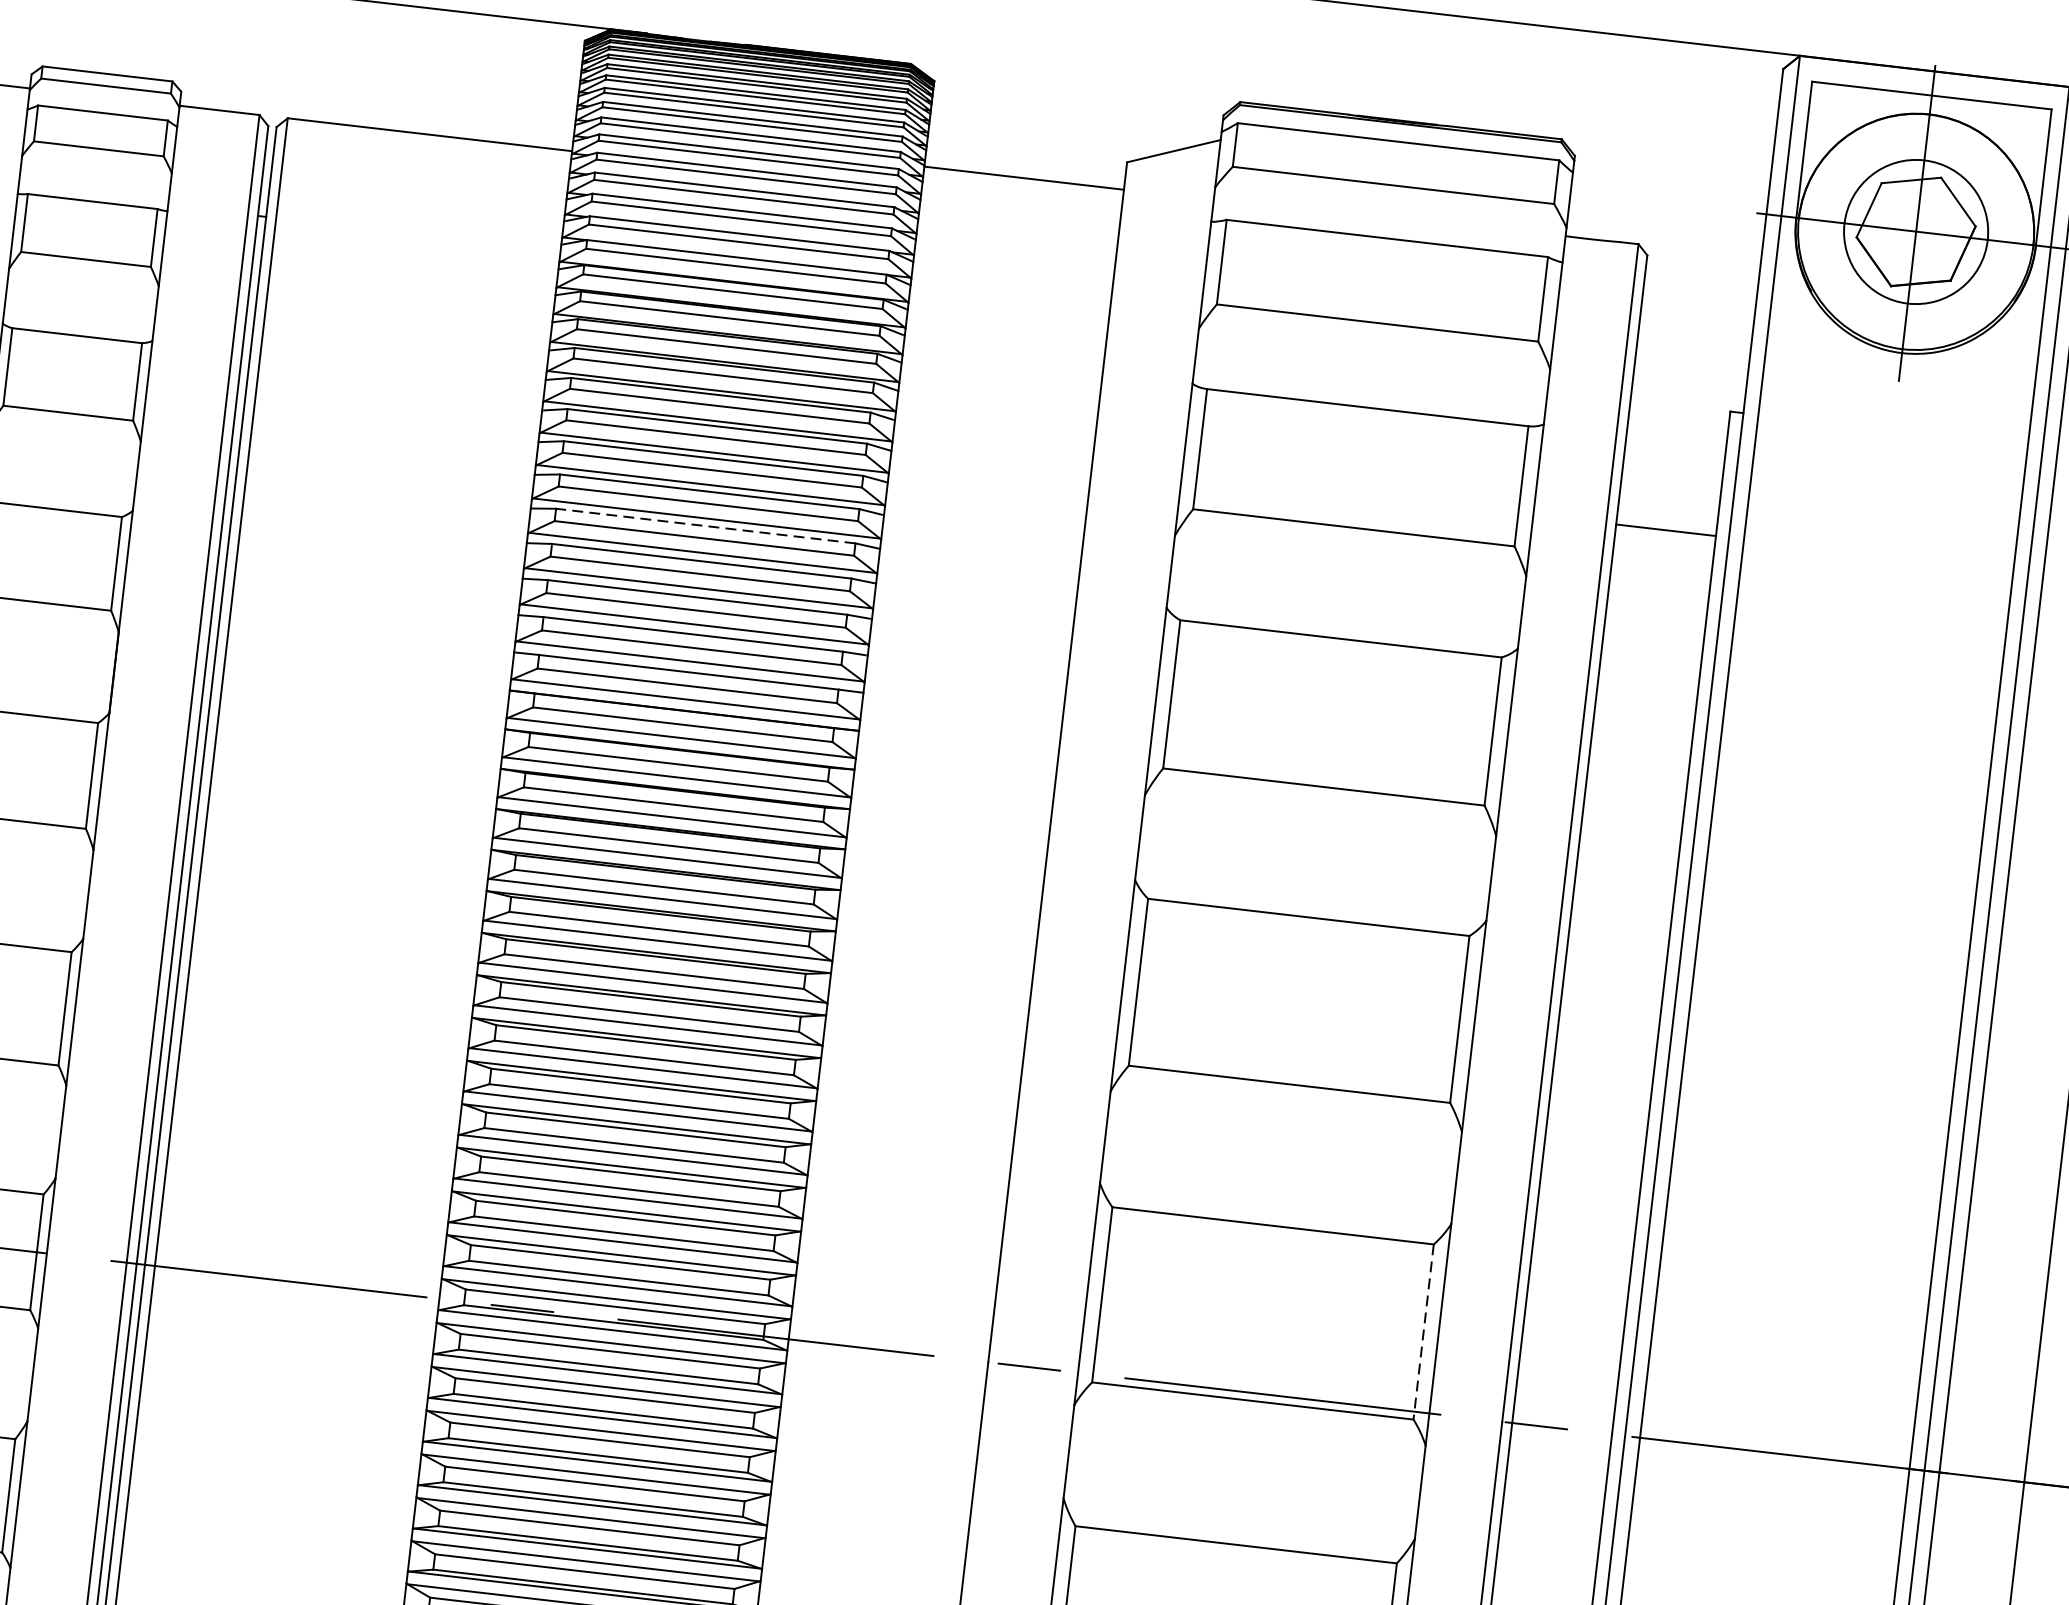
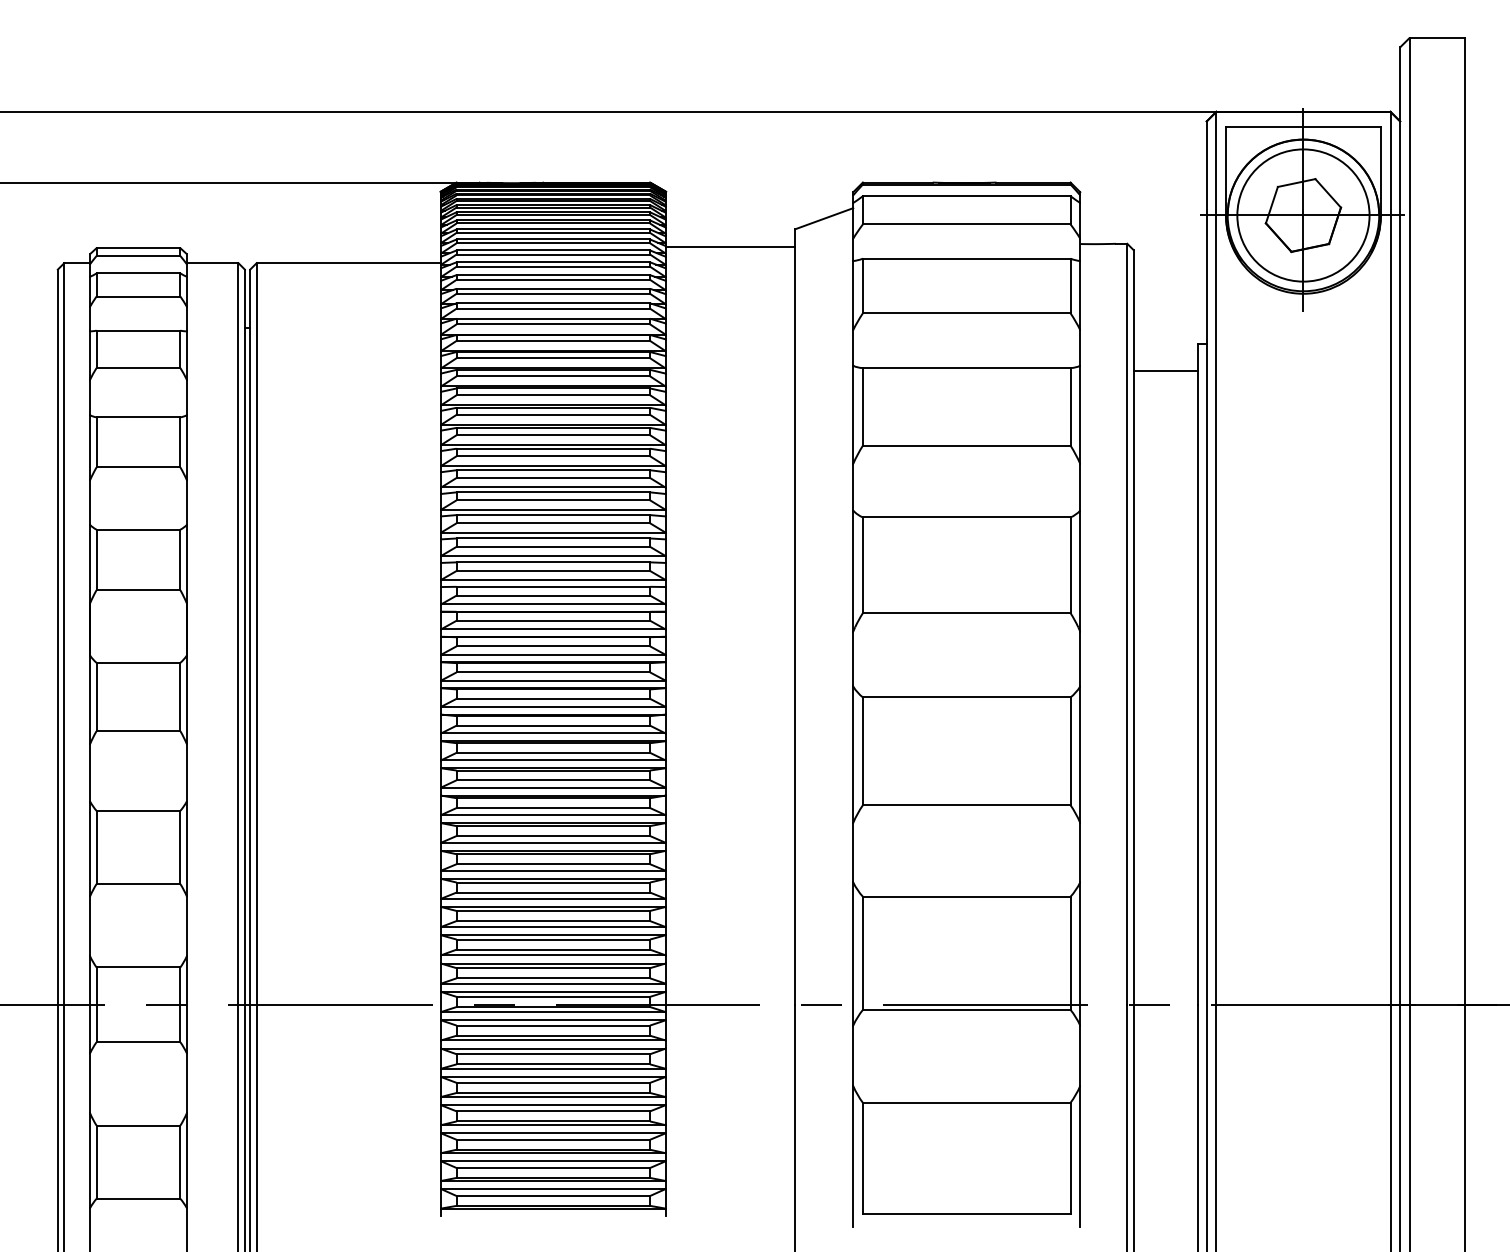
circle: (1916, 231) -> (1303, 215), size x1.43
line: (705, 526) -> (553, 492), dashed -> solid
line: (1665, 530) -> (1165, 371), moved
line: (1423, 1332) -> (1070, 953), dashed -> solid

